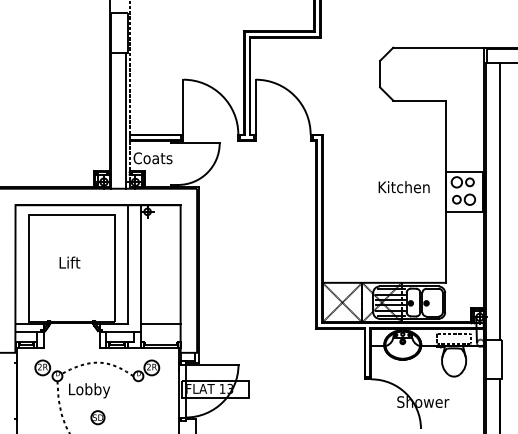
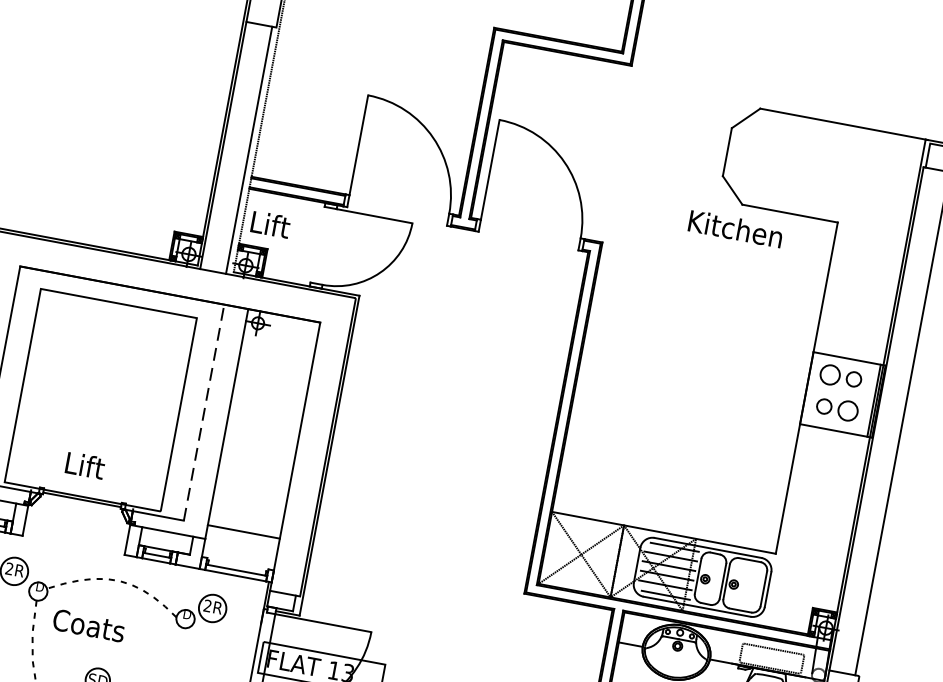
text: (152, 158) -> (285, 228), Coats -> Lift
text: (403, 187) -> (734, 229), moved
text: (69, 262) -> (84, 465), moved
line: (127, 264) -> (203, 412), solid -> dashed
text: (89, 390) -> (91, 628), Lobby -> Coats

